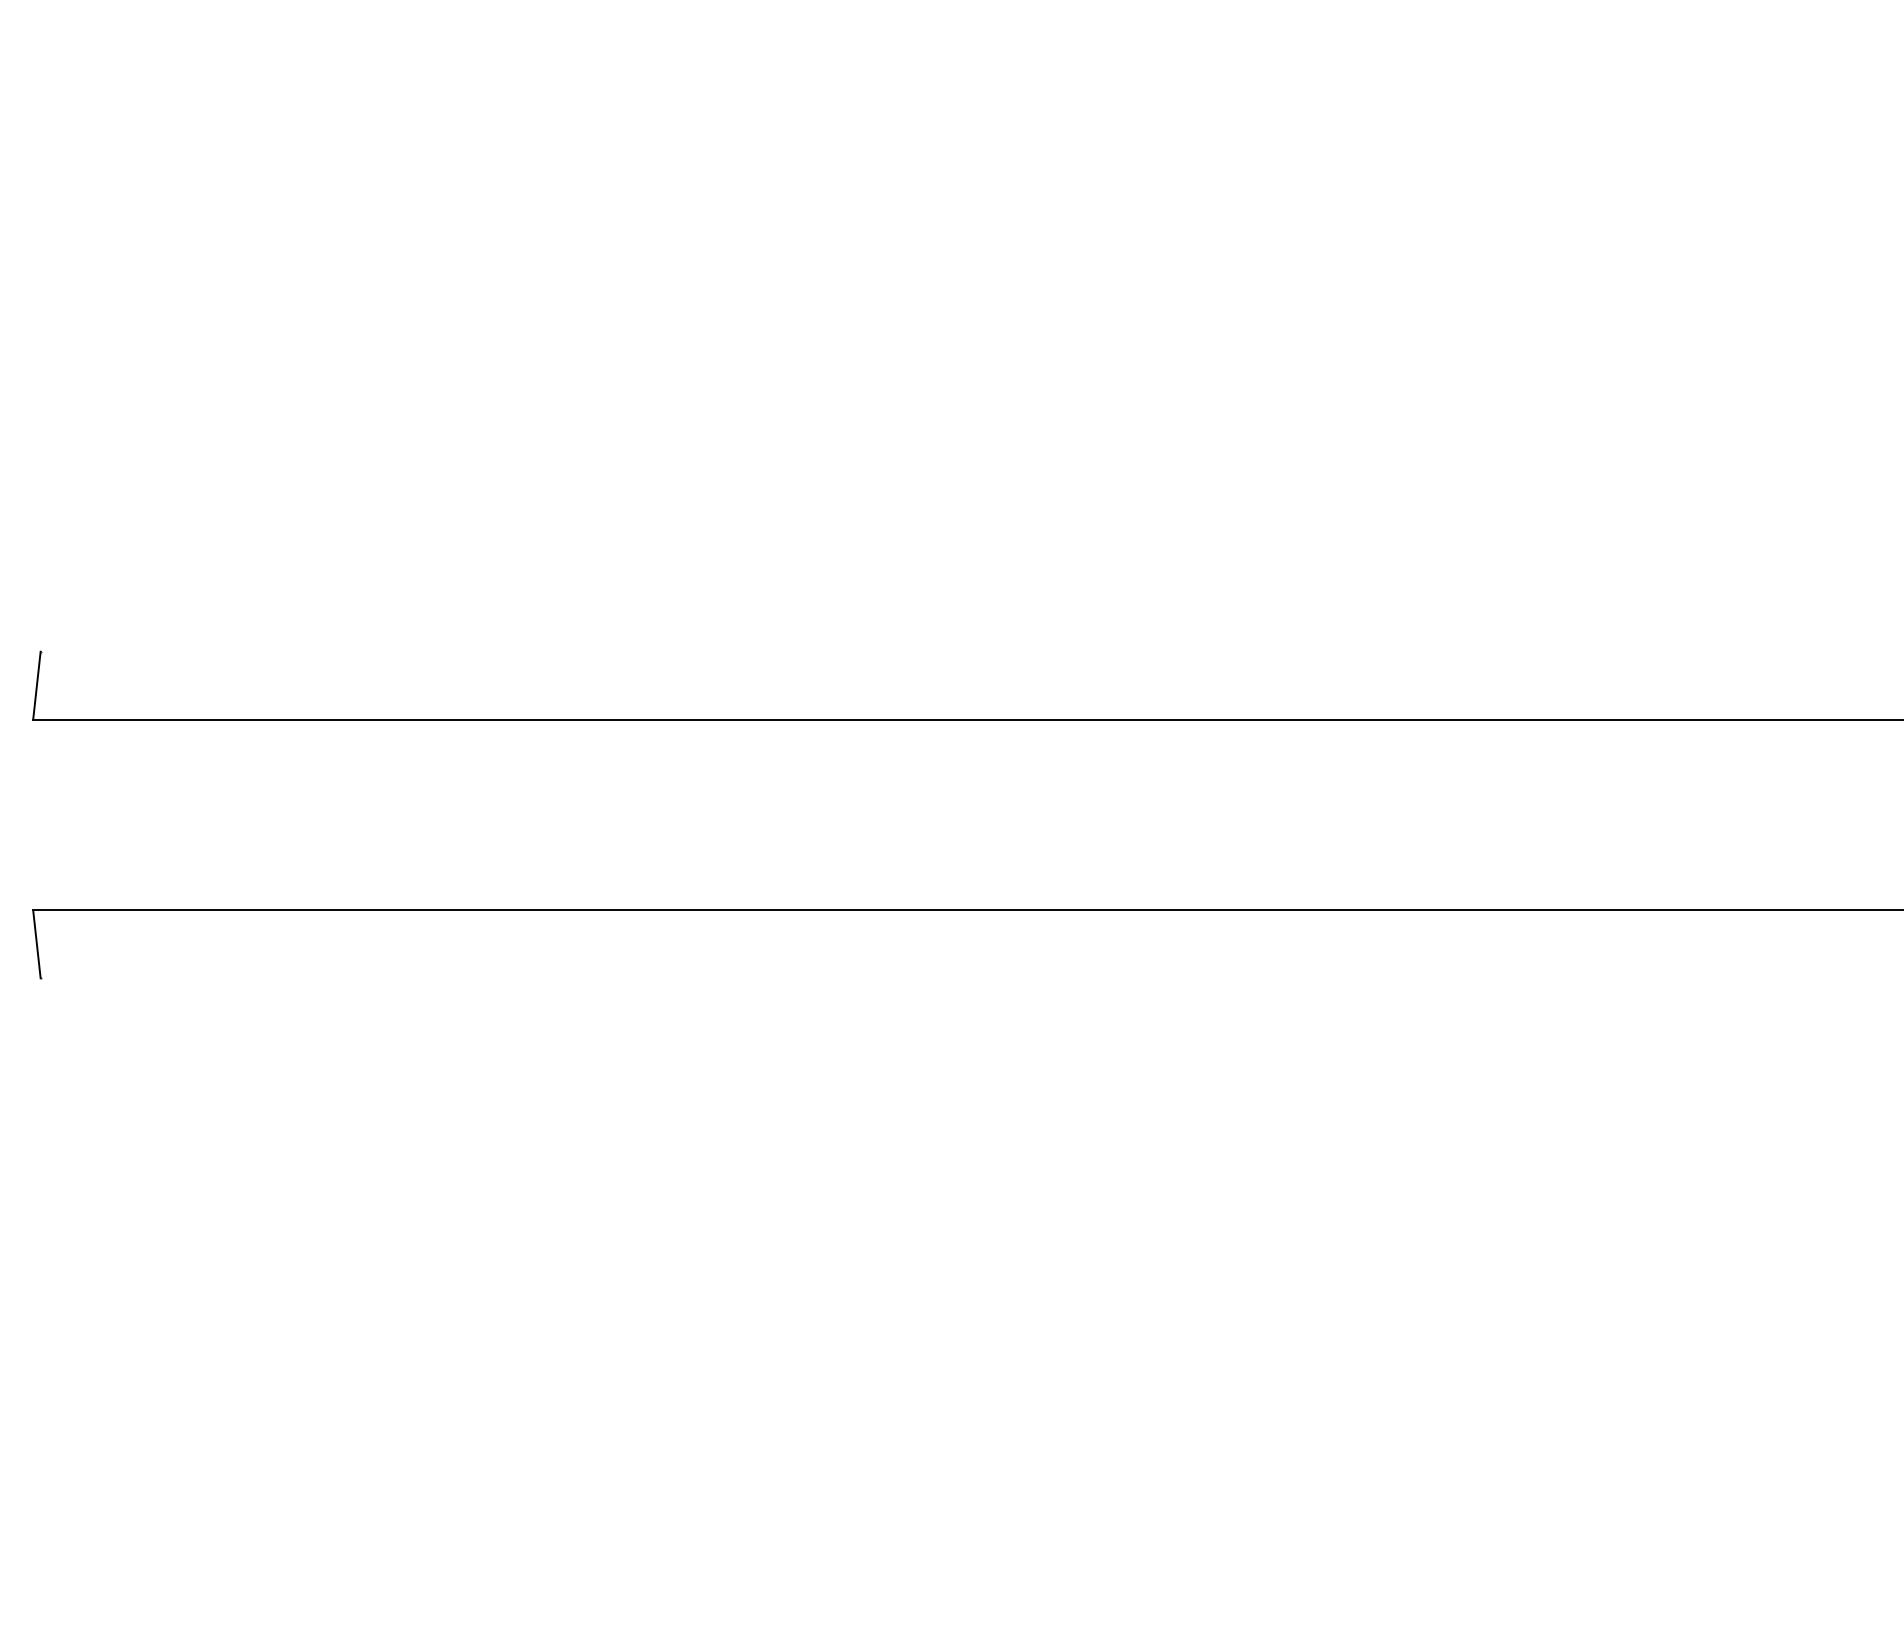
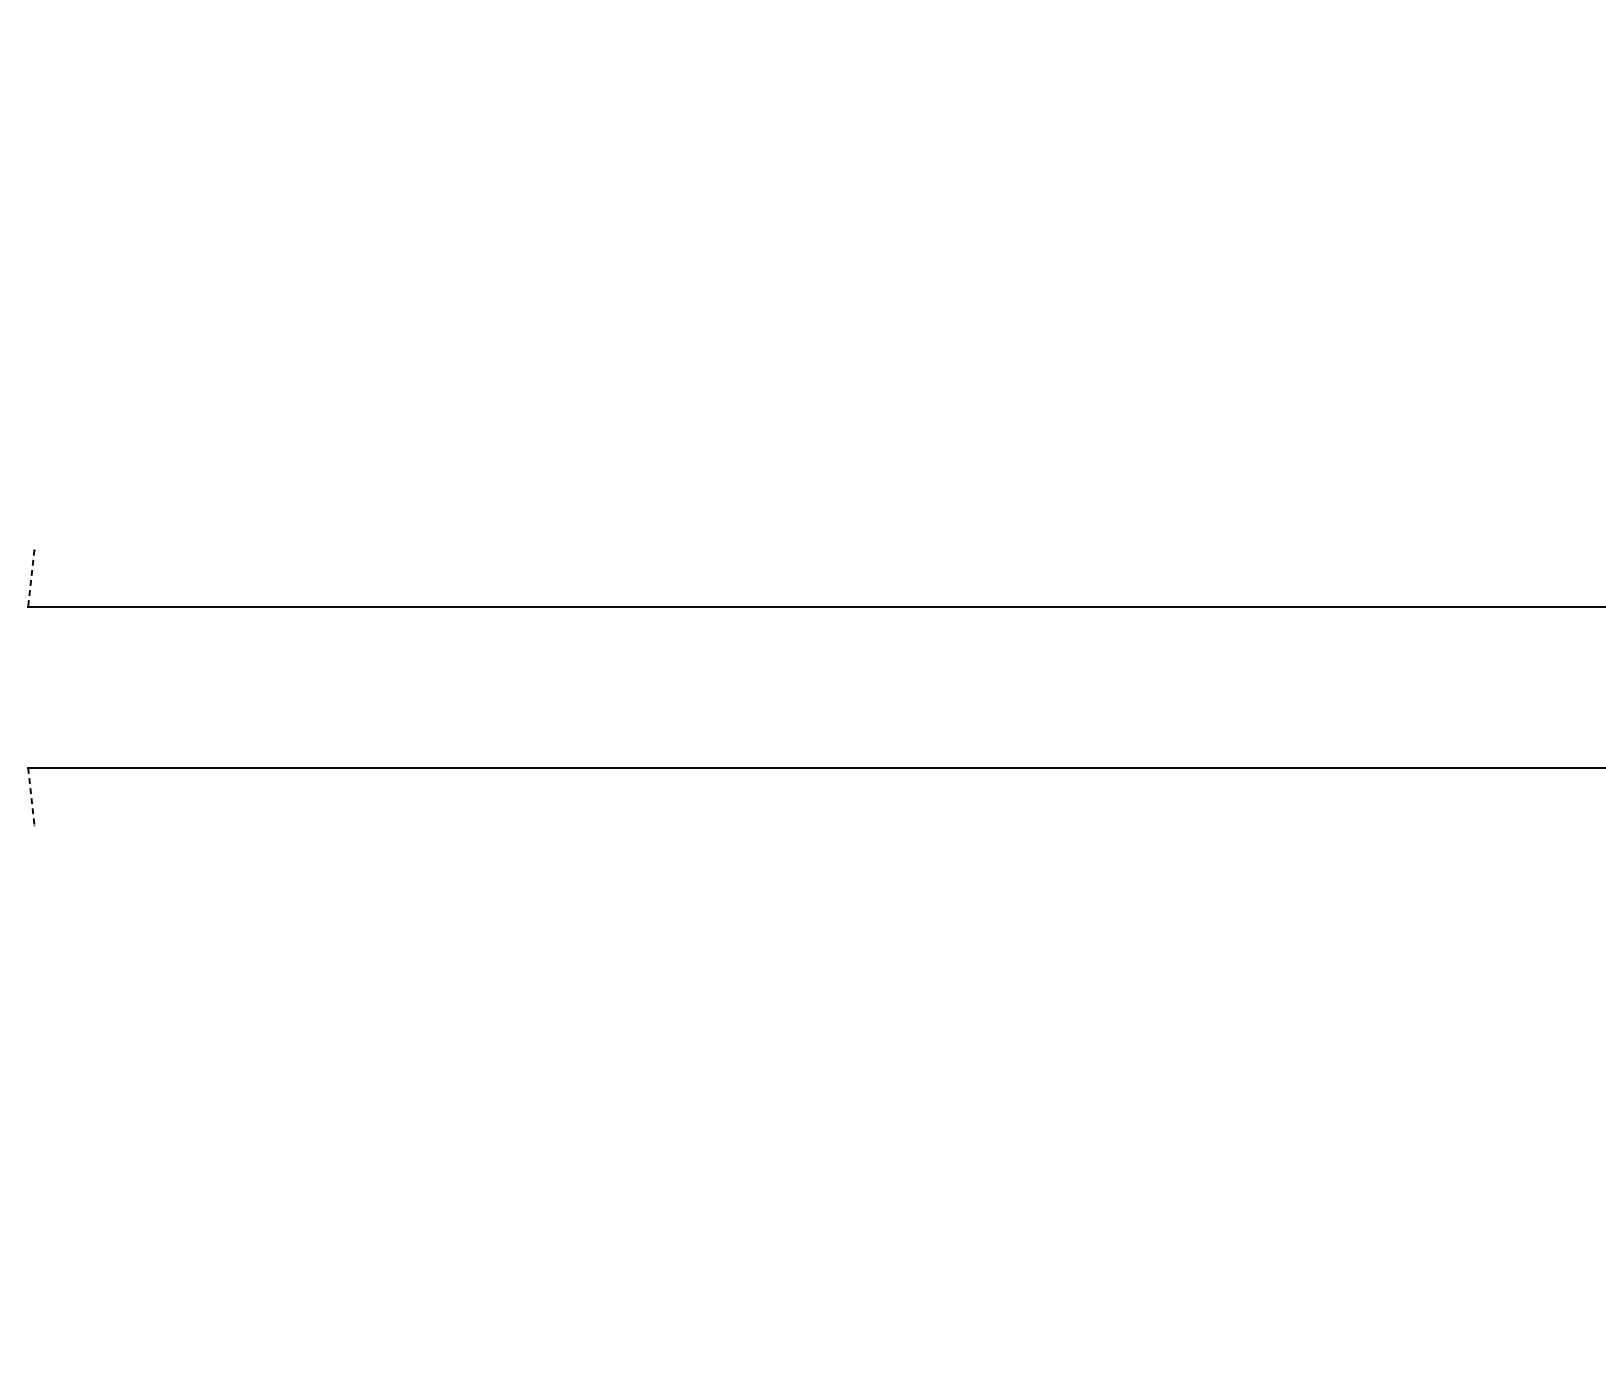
line: (36, 686) -> (30, 579), solid -> dashed
line: (36, 944) -> (30, 796), solid -> dashed

